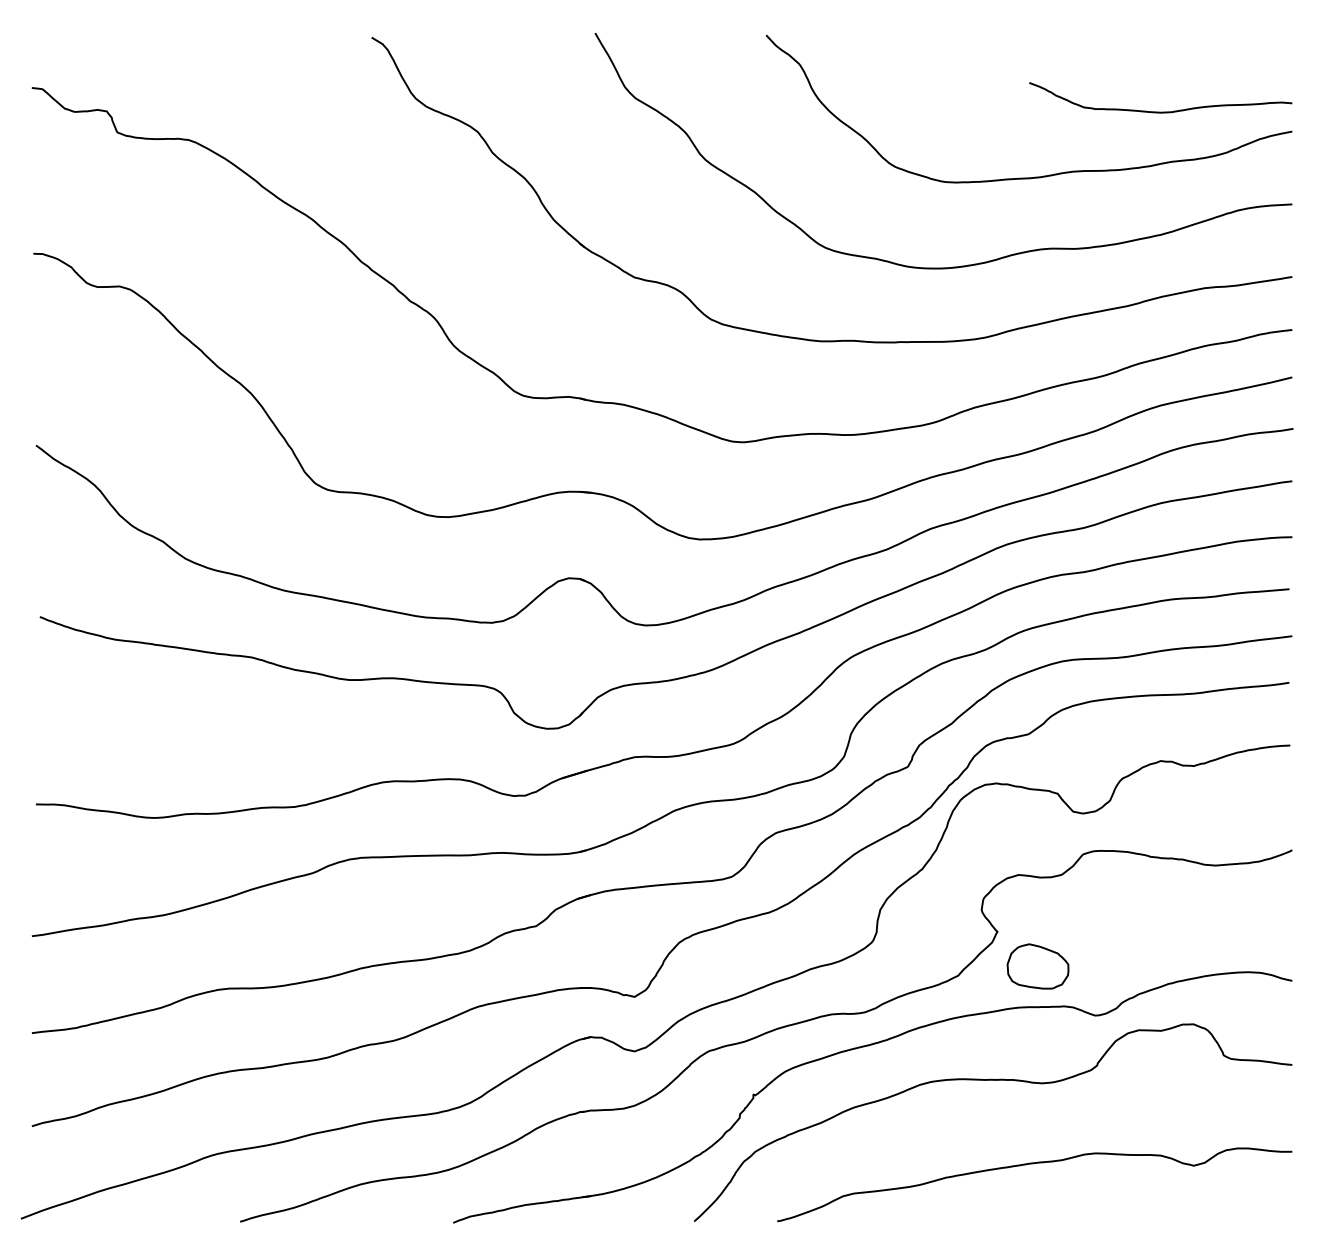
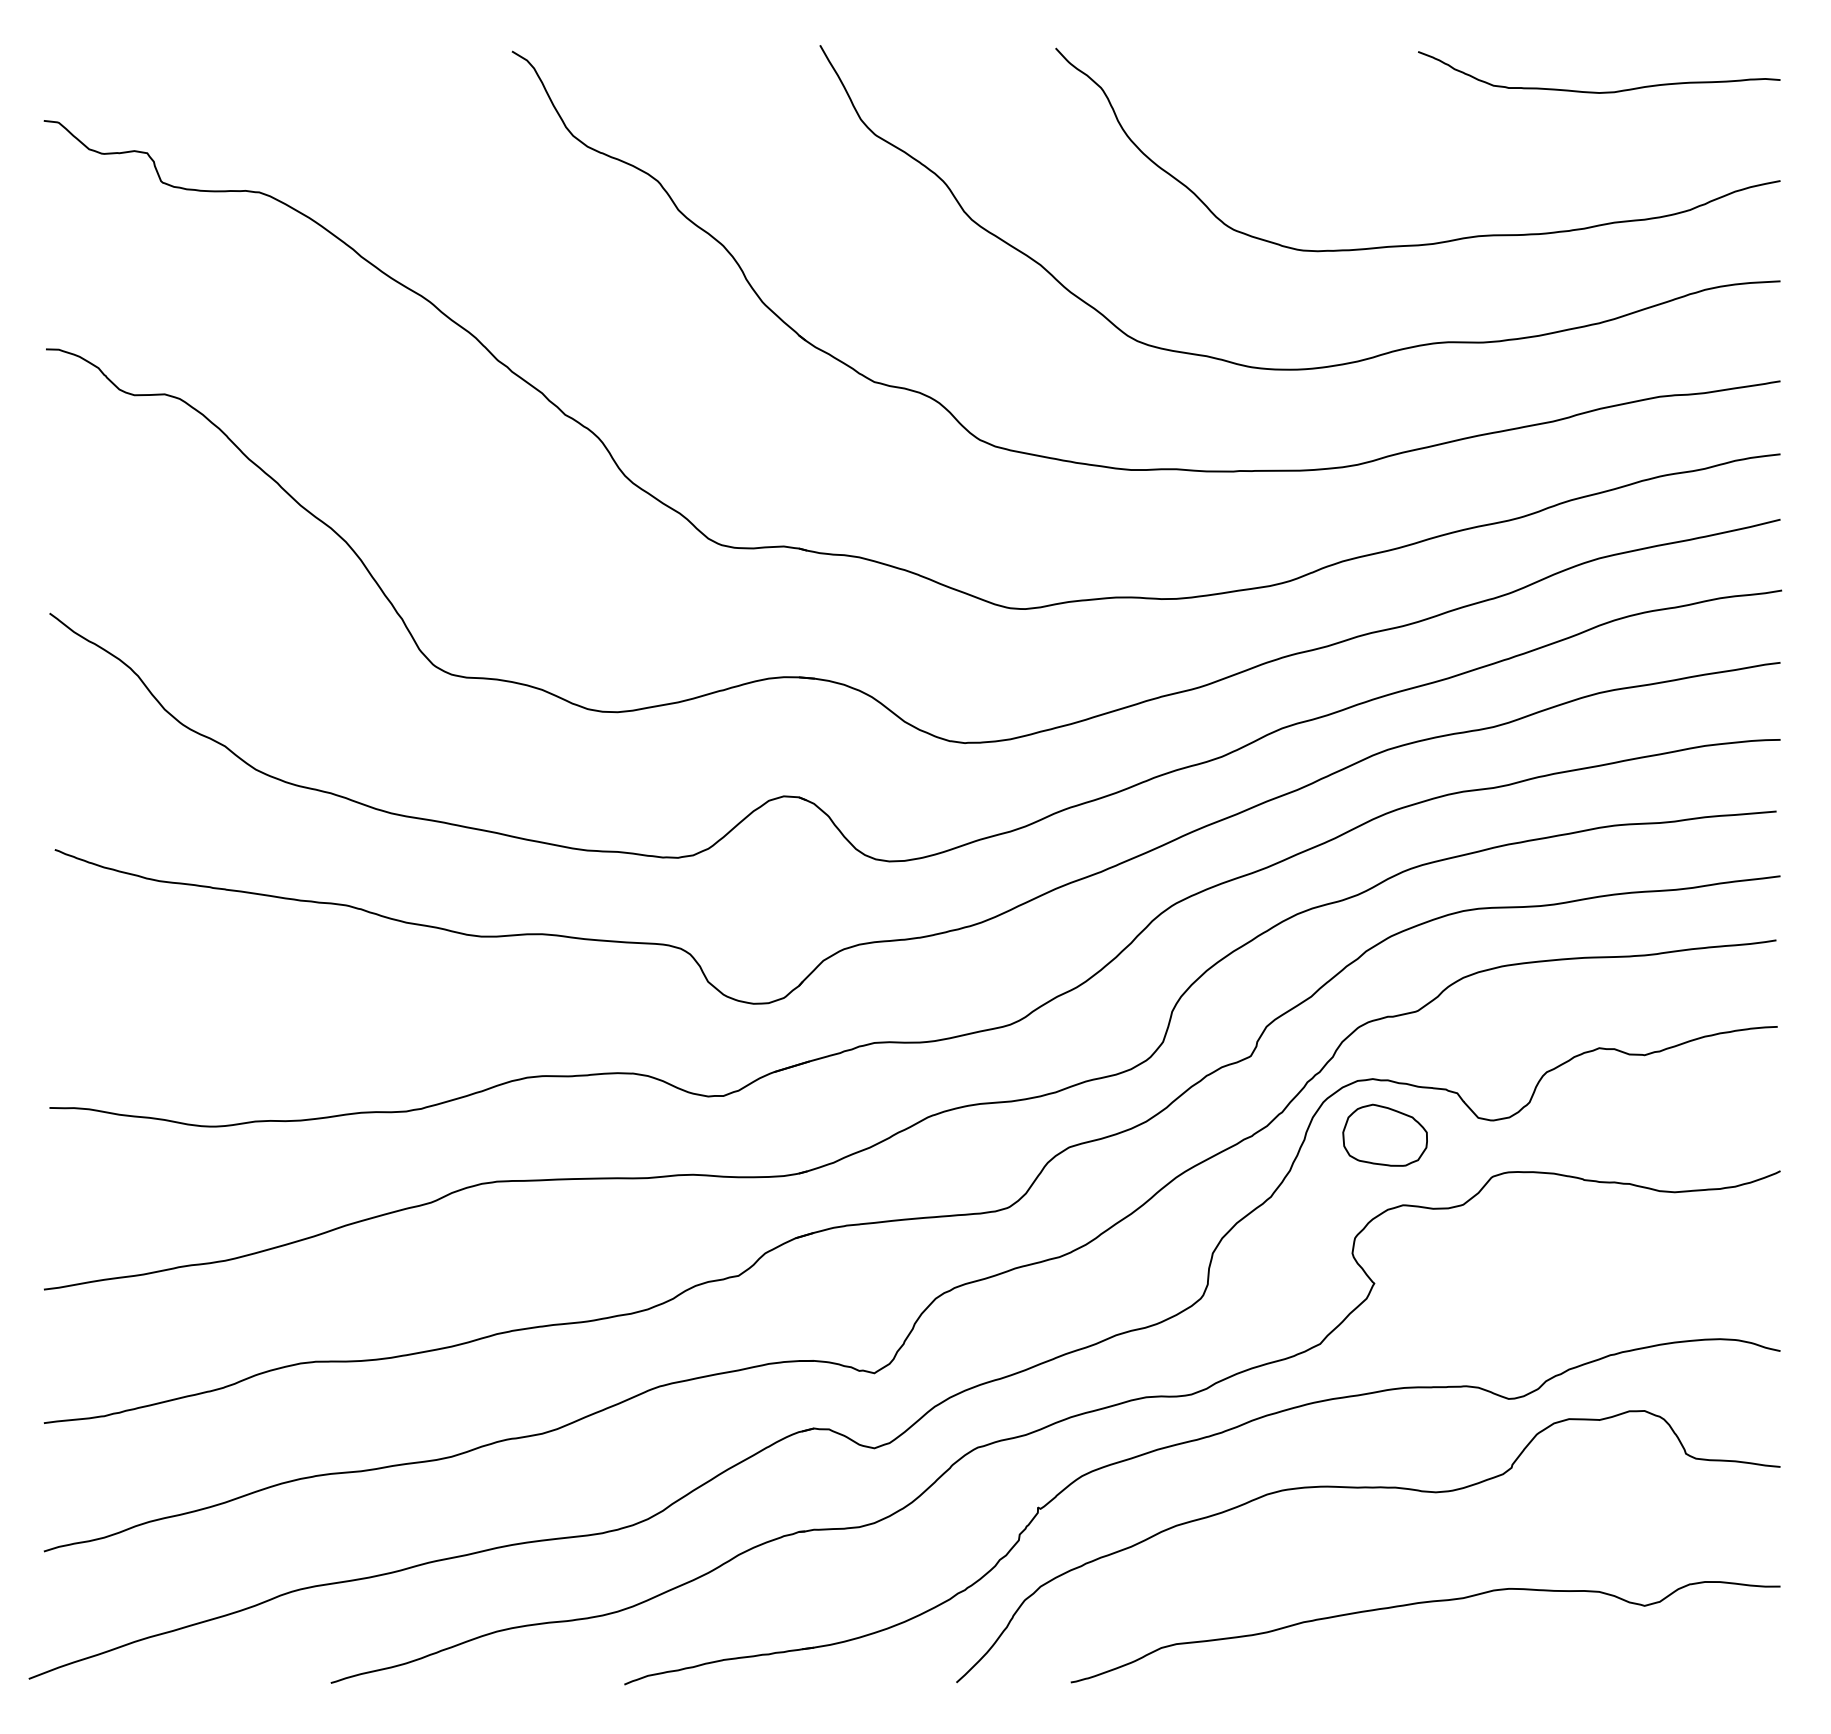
curve: (1158, 111) -> (1596, 91), moved
part: (1037, 965) -> (1384, 1134), moved

